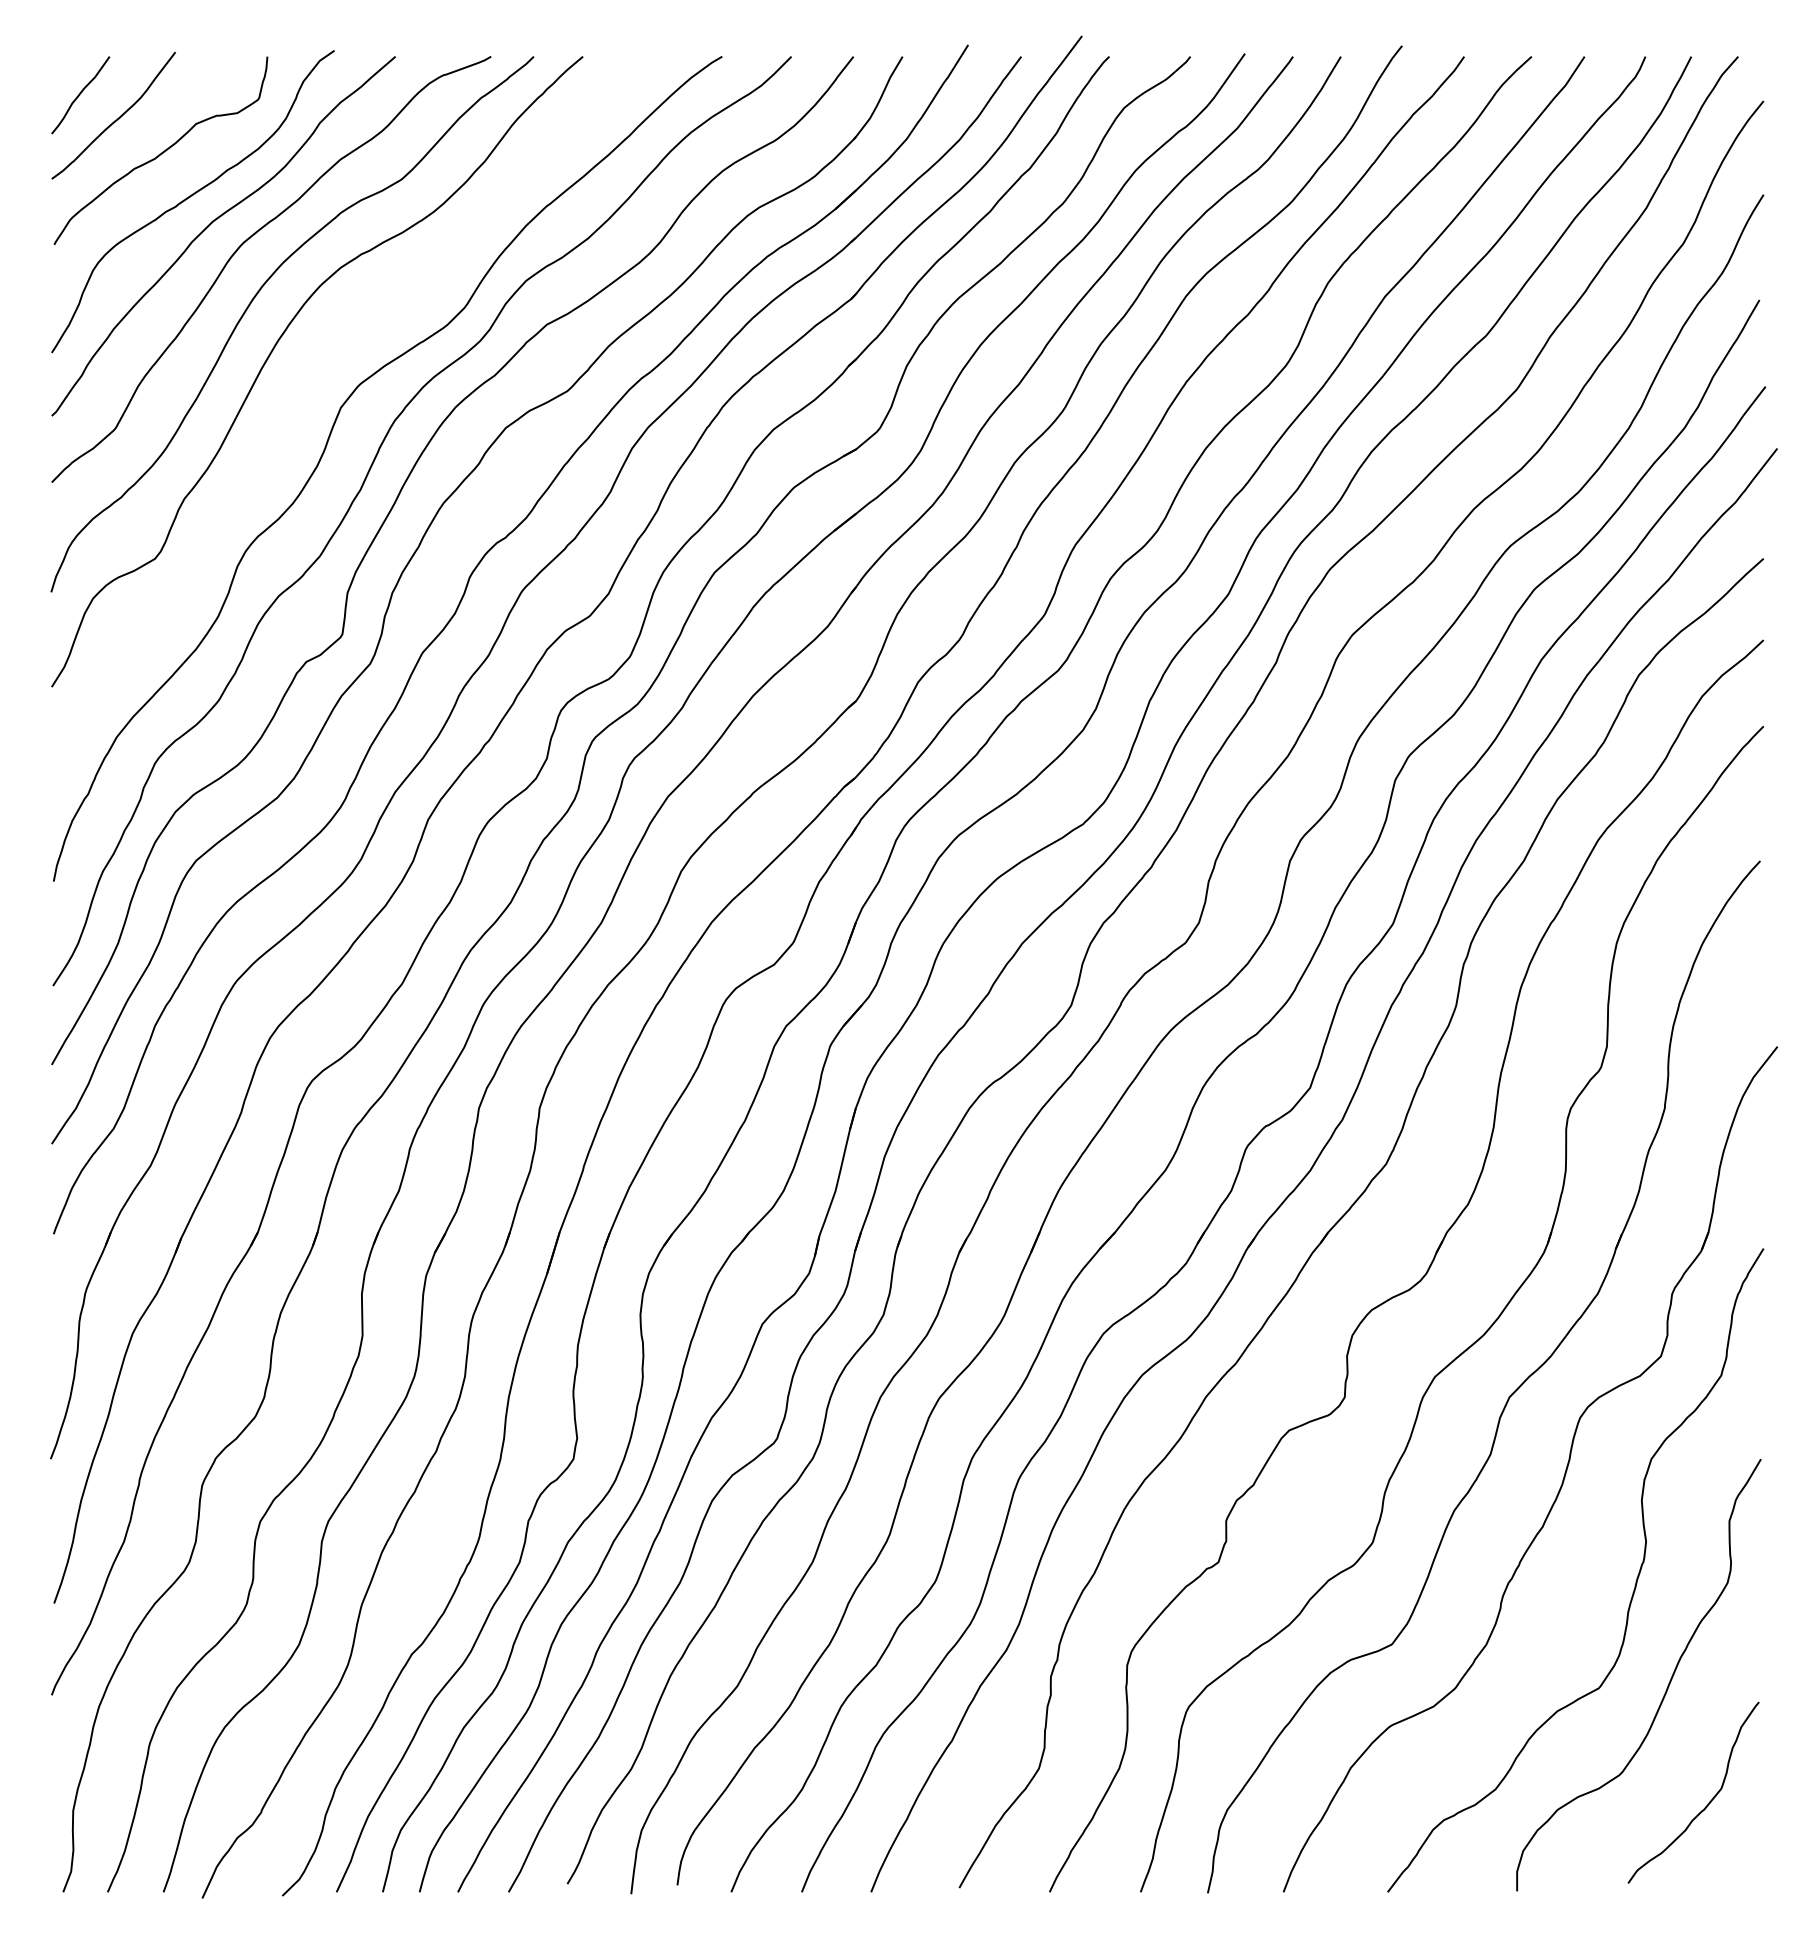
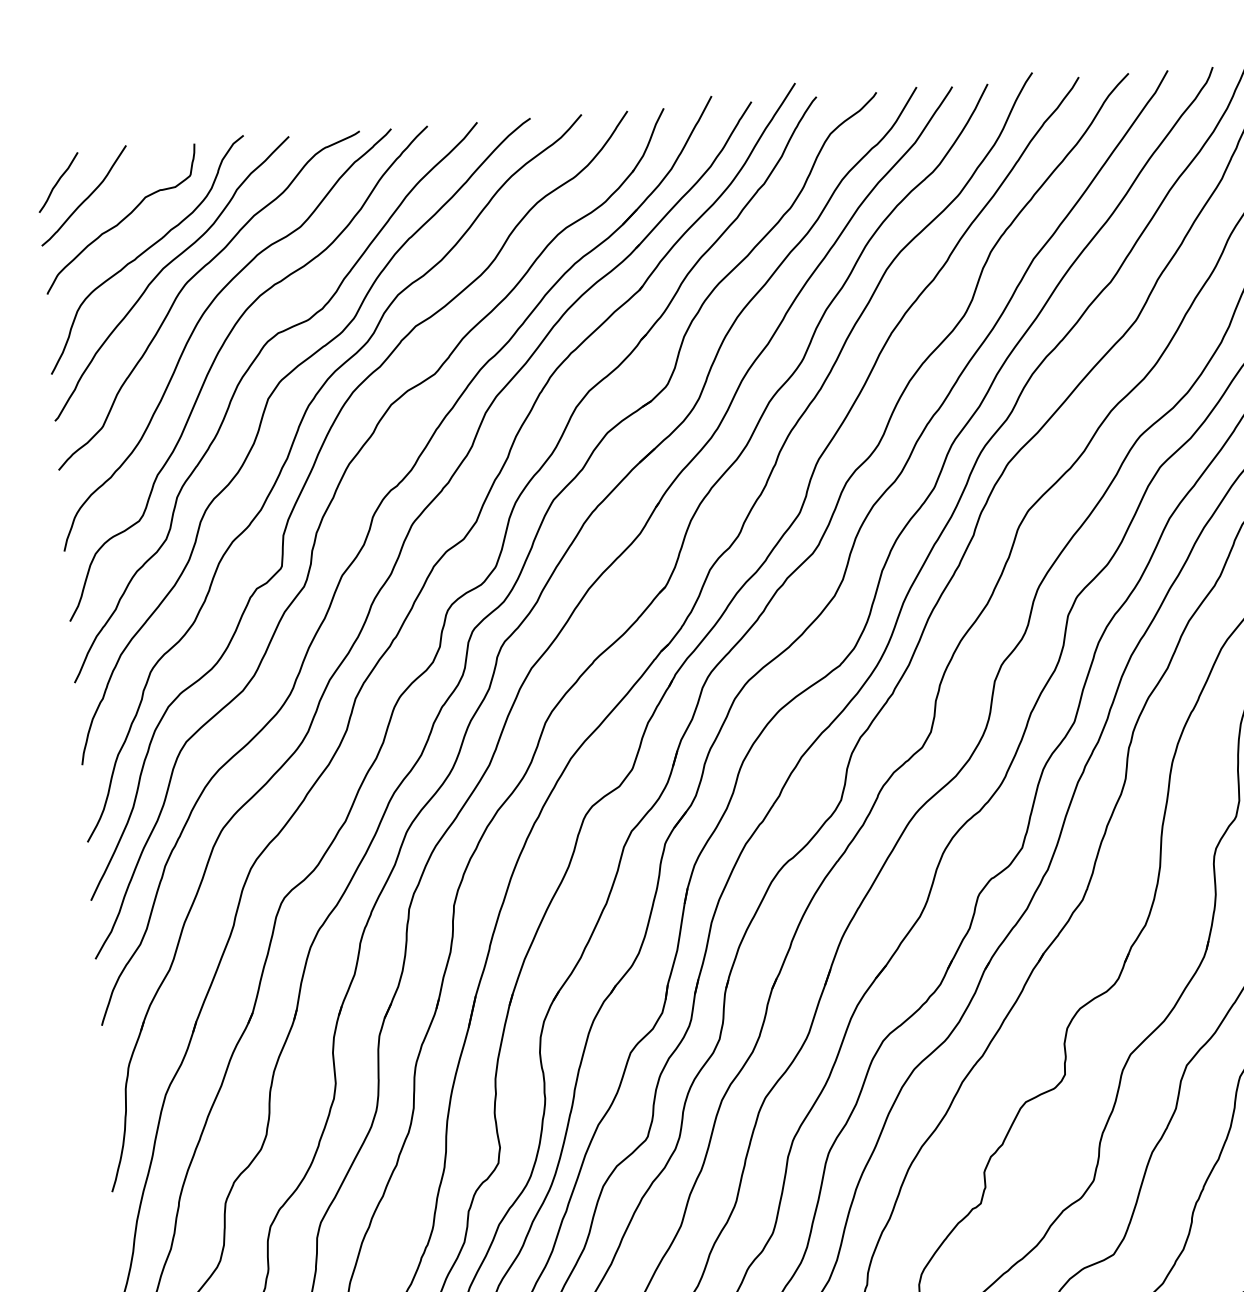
curve: (305, 382) -> (240, 382), added

